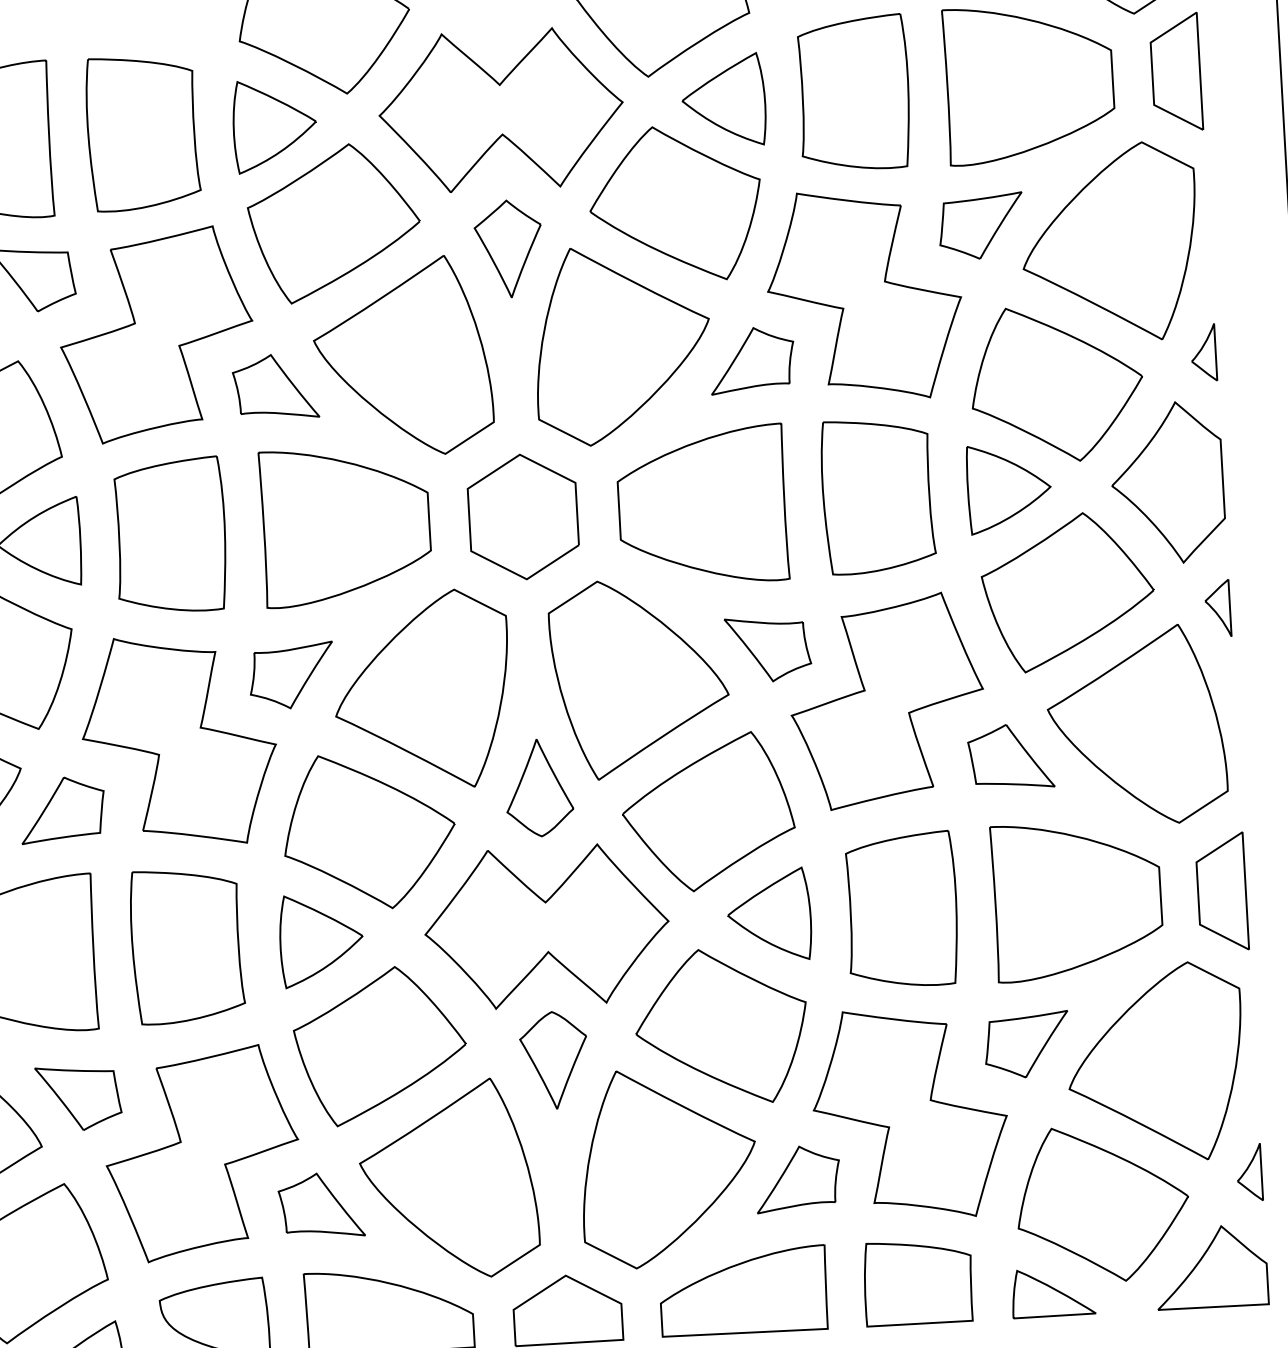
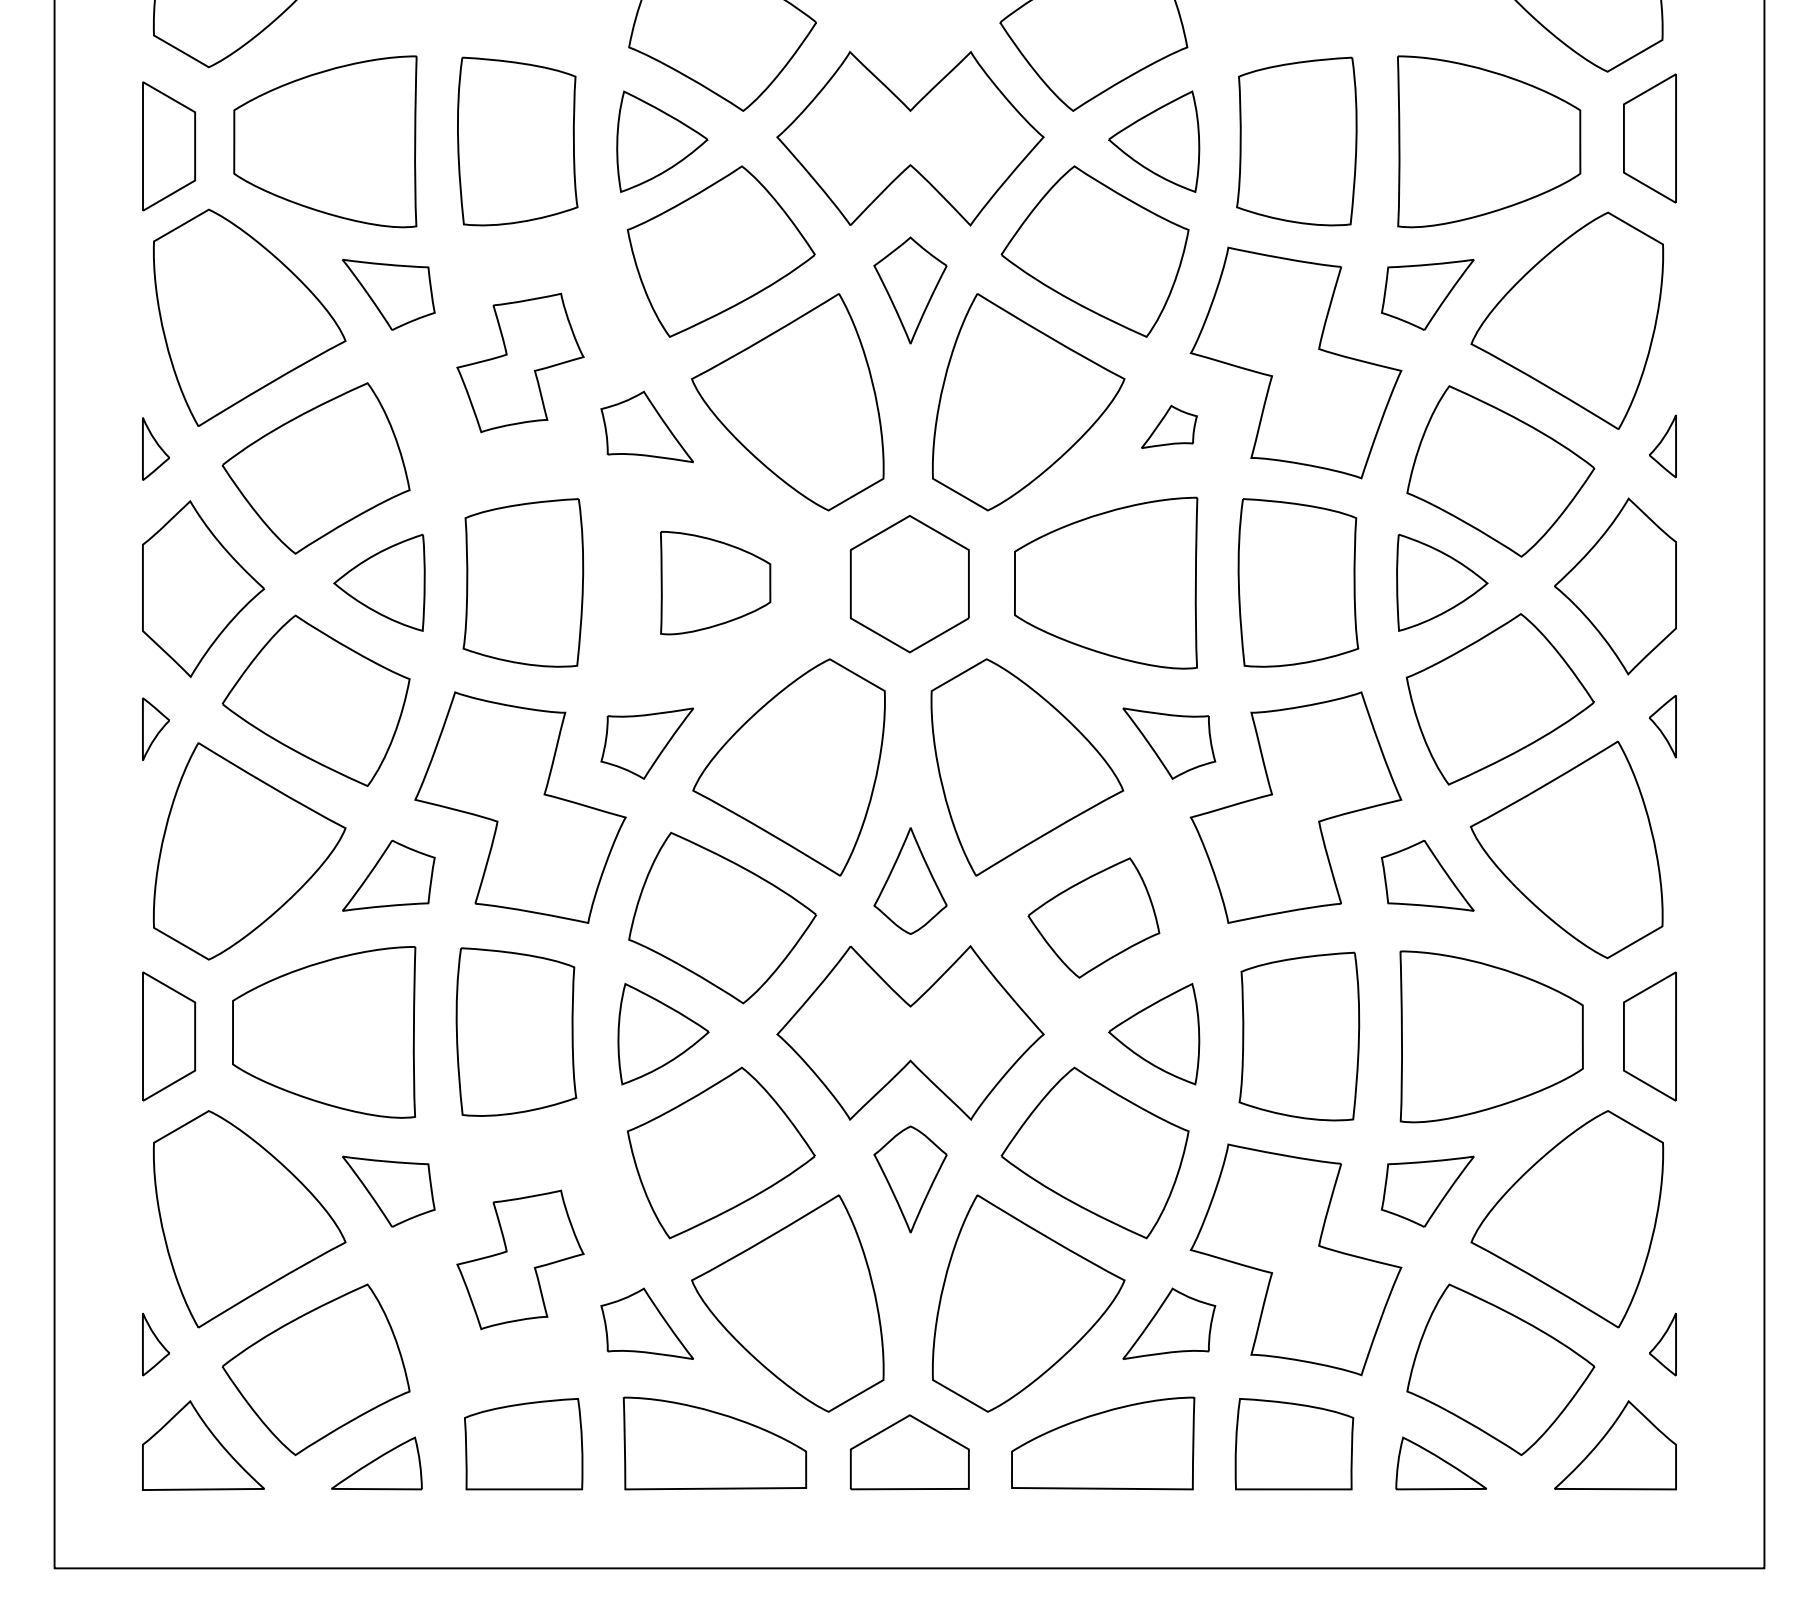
part: (156, 334) -> (520, 362), size x0.6
part: (752, 359) -> (1169, 426), size x0.6
part: (345, 525) -> (715, 582), size x0.6
part: (707, 811) -> (1093, 917), size x0.7
part: (202, 1153) -> (520, 1259), size x0.6

